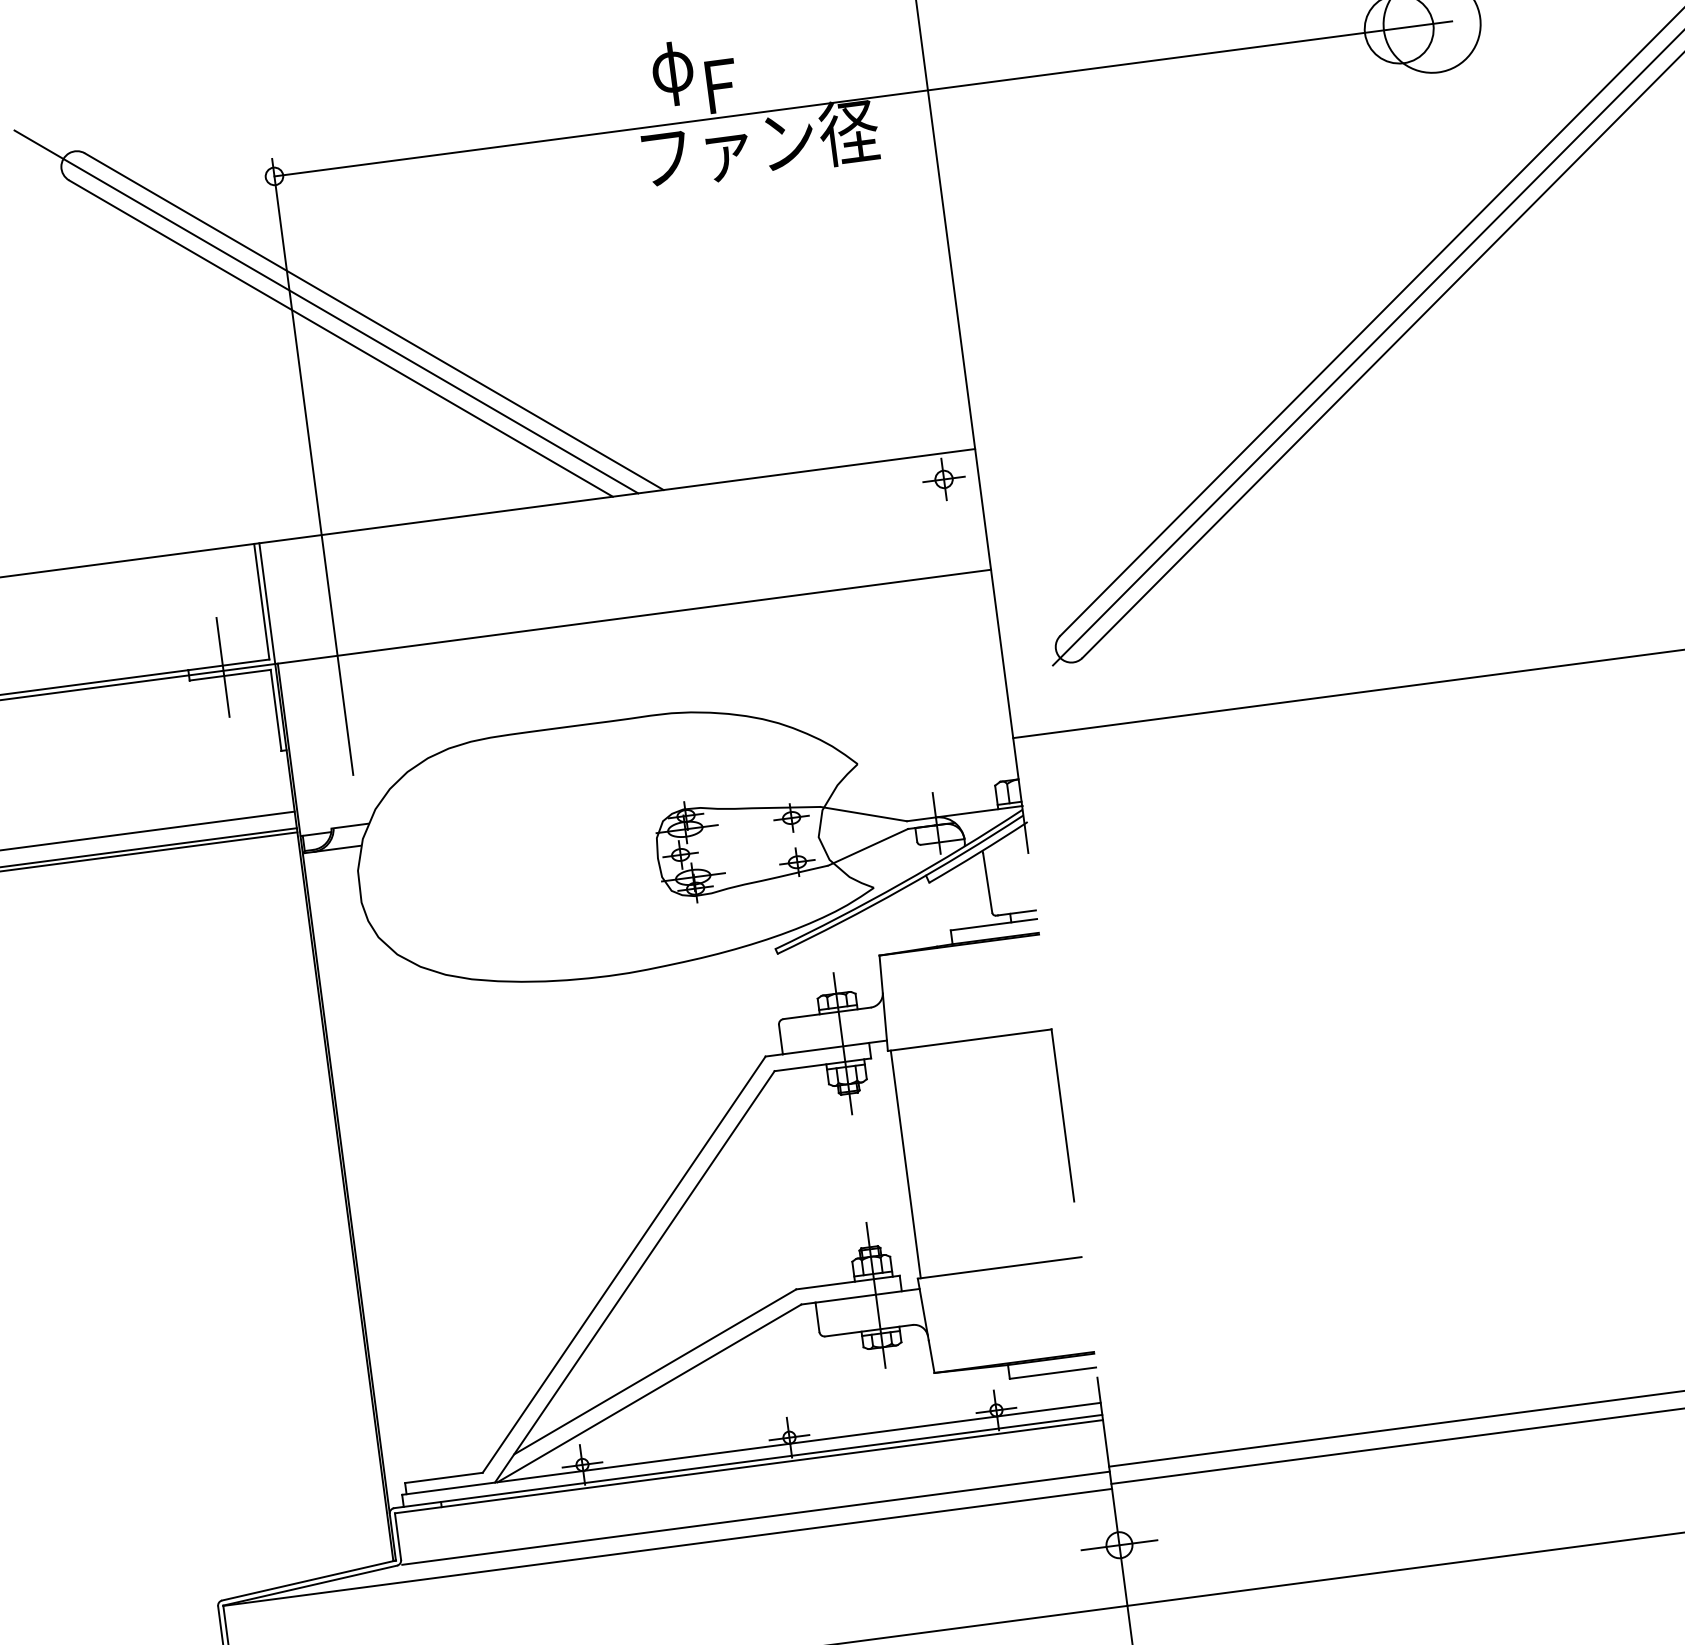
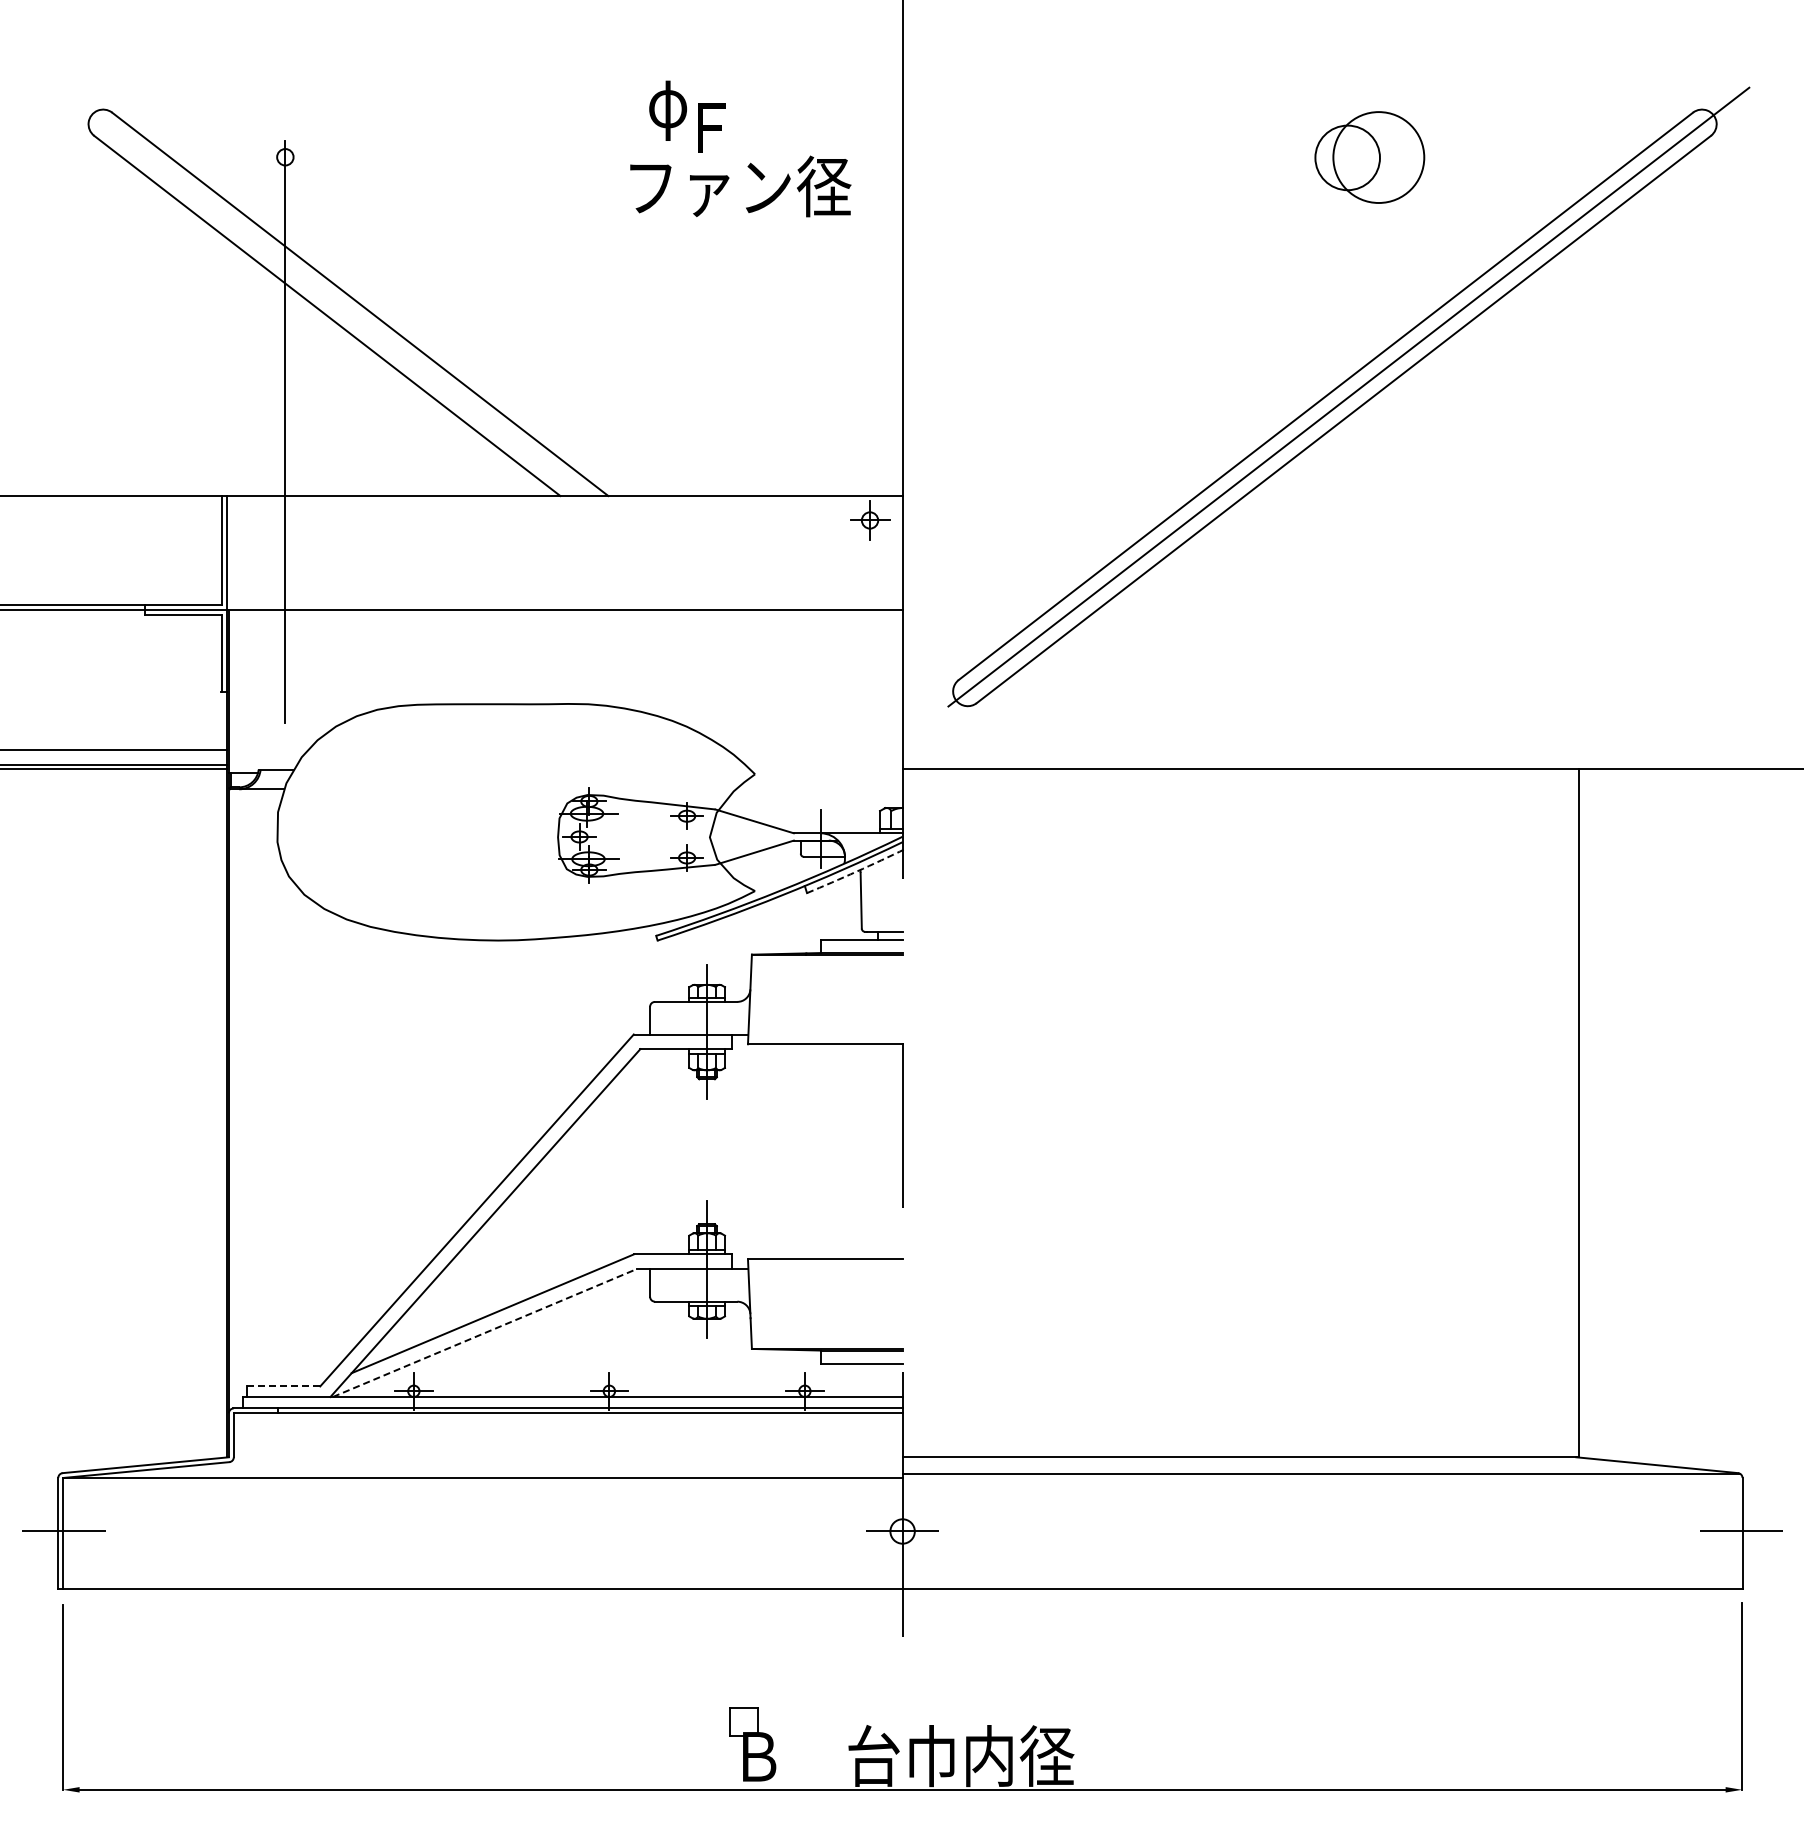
line: (863, 99) -> (841, 157), removed
line: (325, 312) -> (316, 289), removed
line: (222, 667) -> (177, 606), removed
arc: (978, 852) -> (856, 871), solid -> dashed
line: (905, 1164) -> (750, 1151), removed
line: (649, 1393) -> (484, 1333), solid -> dashed
line: (443, 1478) -> (283, 1386), solid -> dashed
line: (756, 1518) -> (568, 1462), removed

